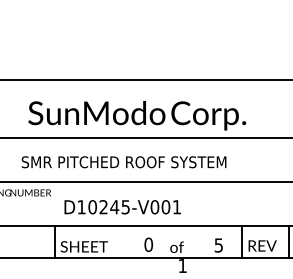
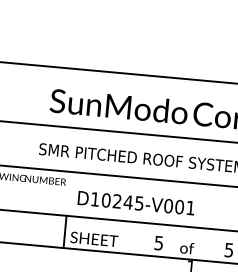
text: (148, 244) -> (158, 242), 0 -> 5

